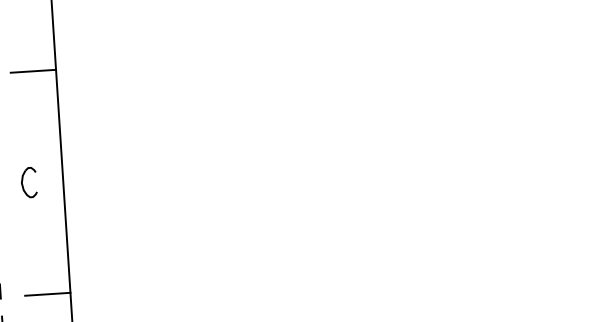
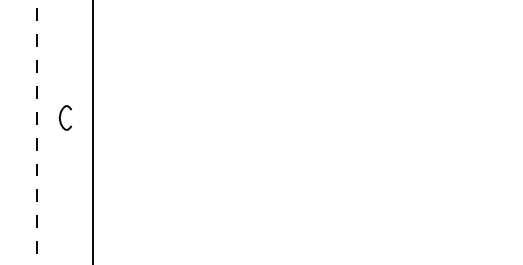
line: (33, 71) -> (74, 46), removed
part: (29, 182) -> (65, 117), moved
line: (47, 294) -> (74, 226), removed

